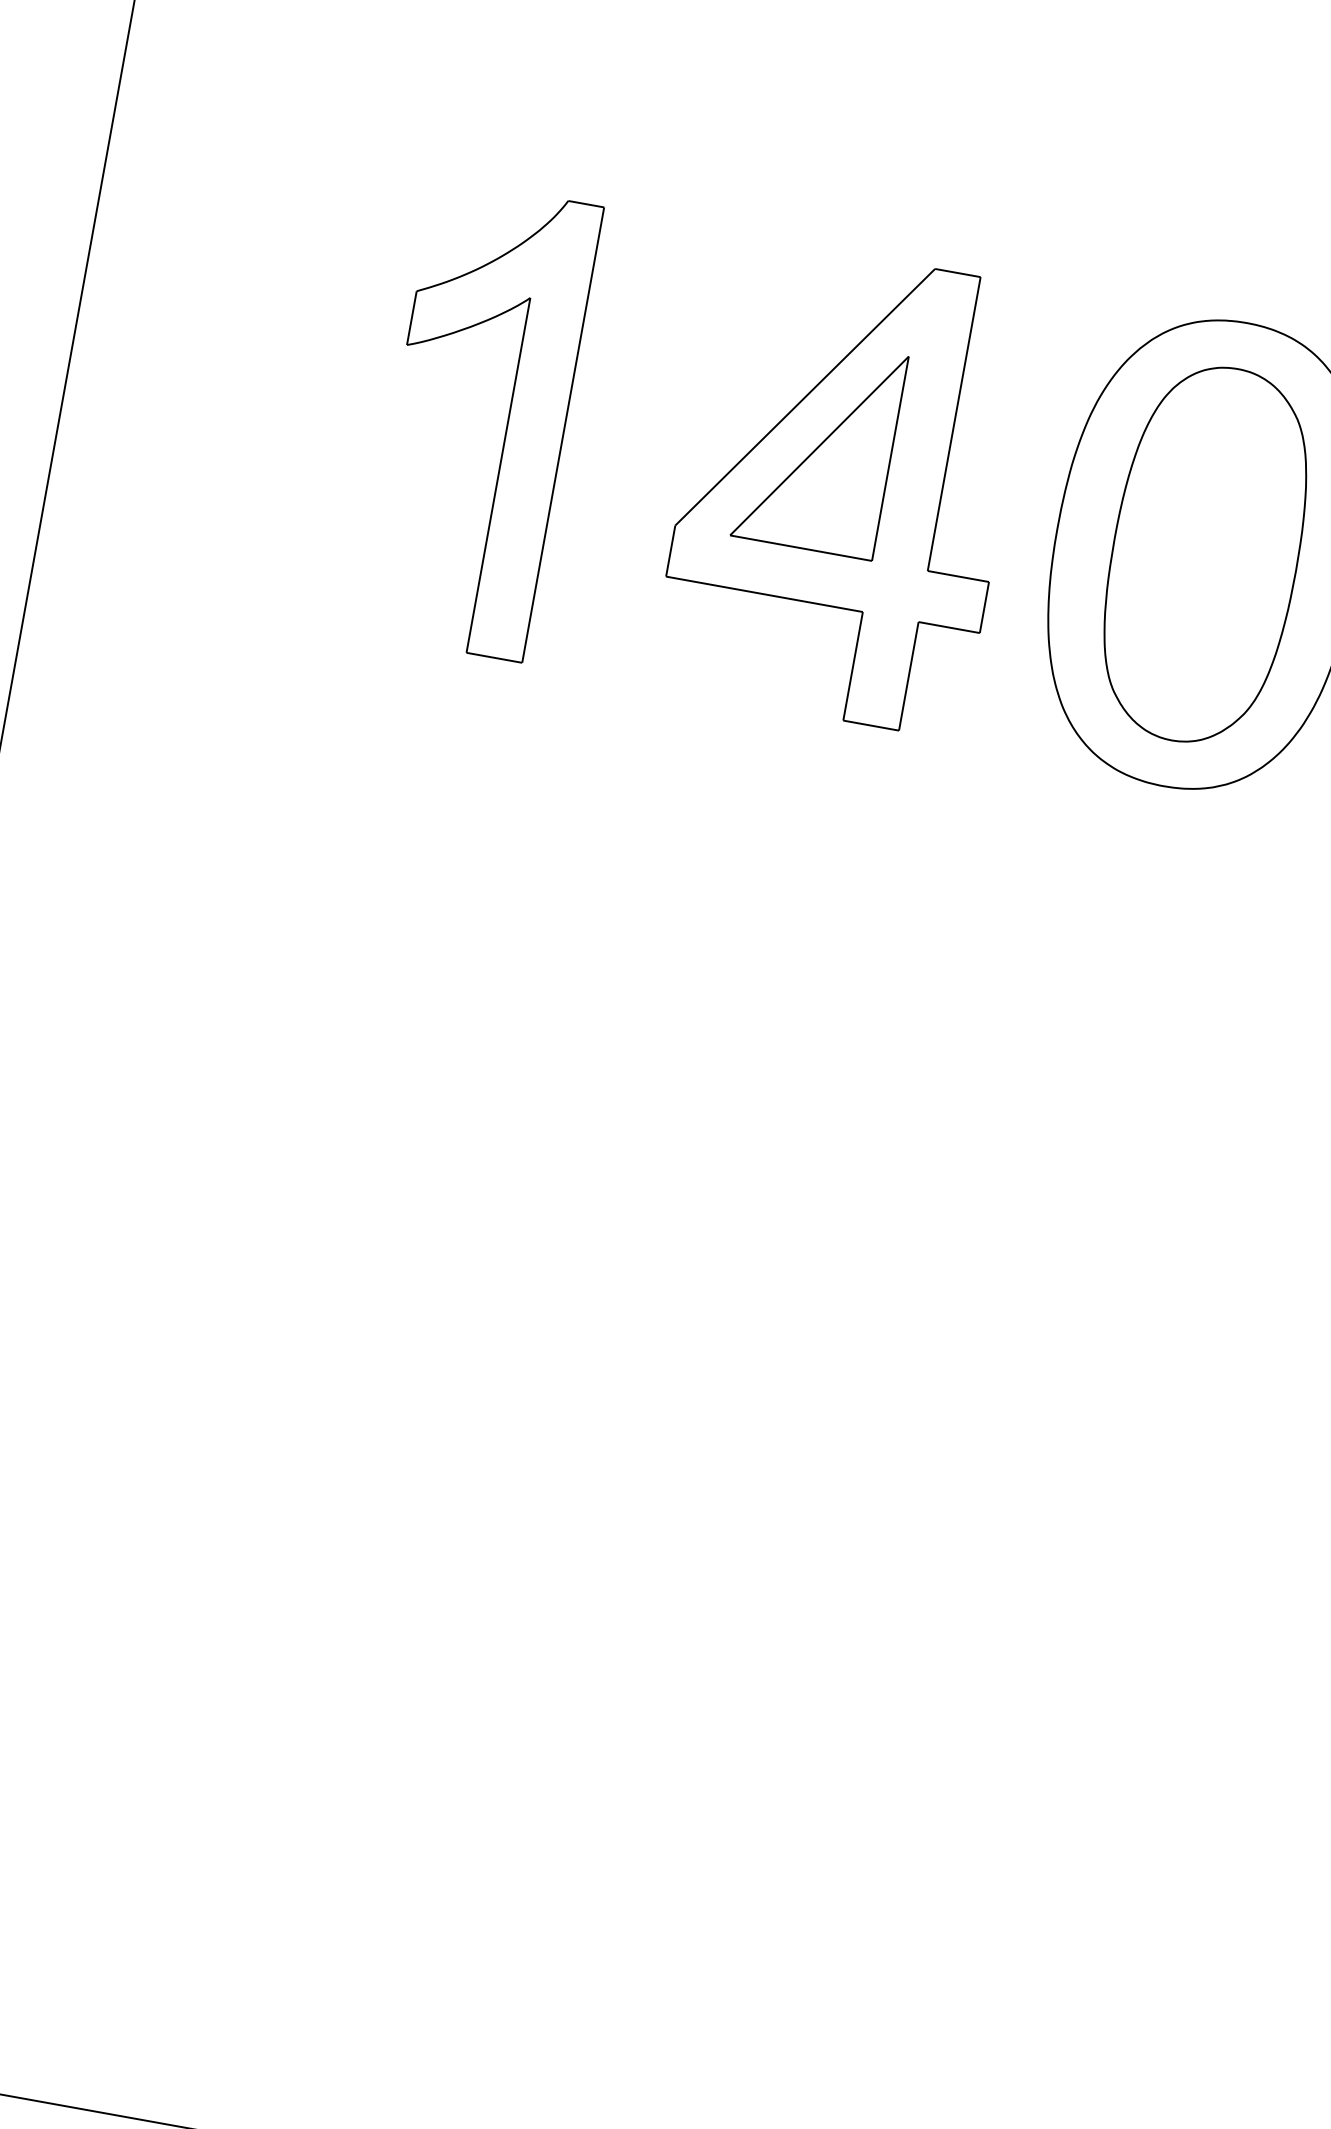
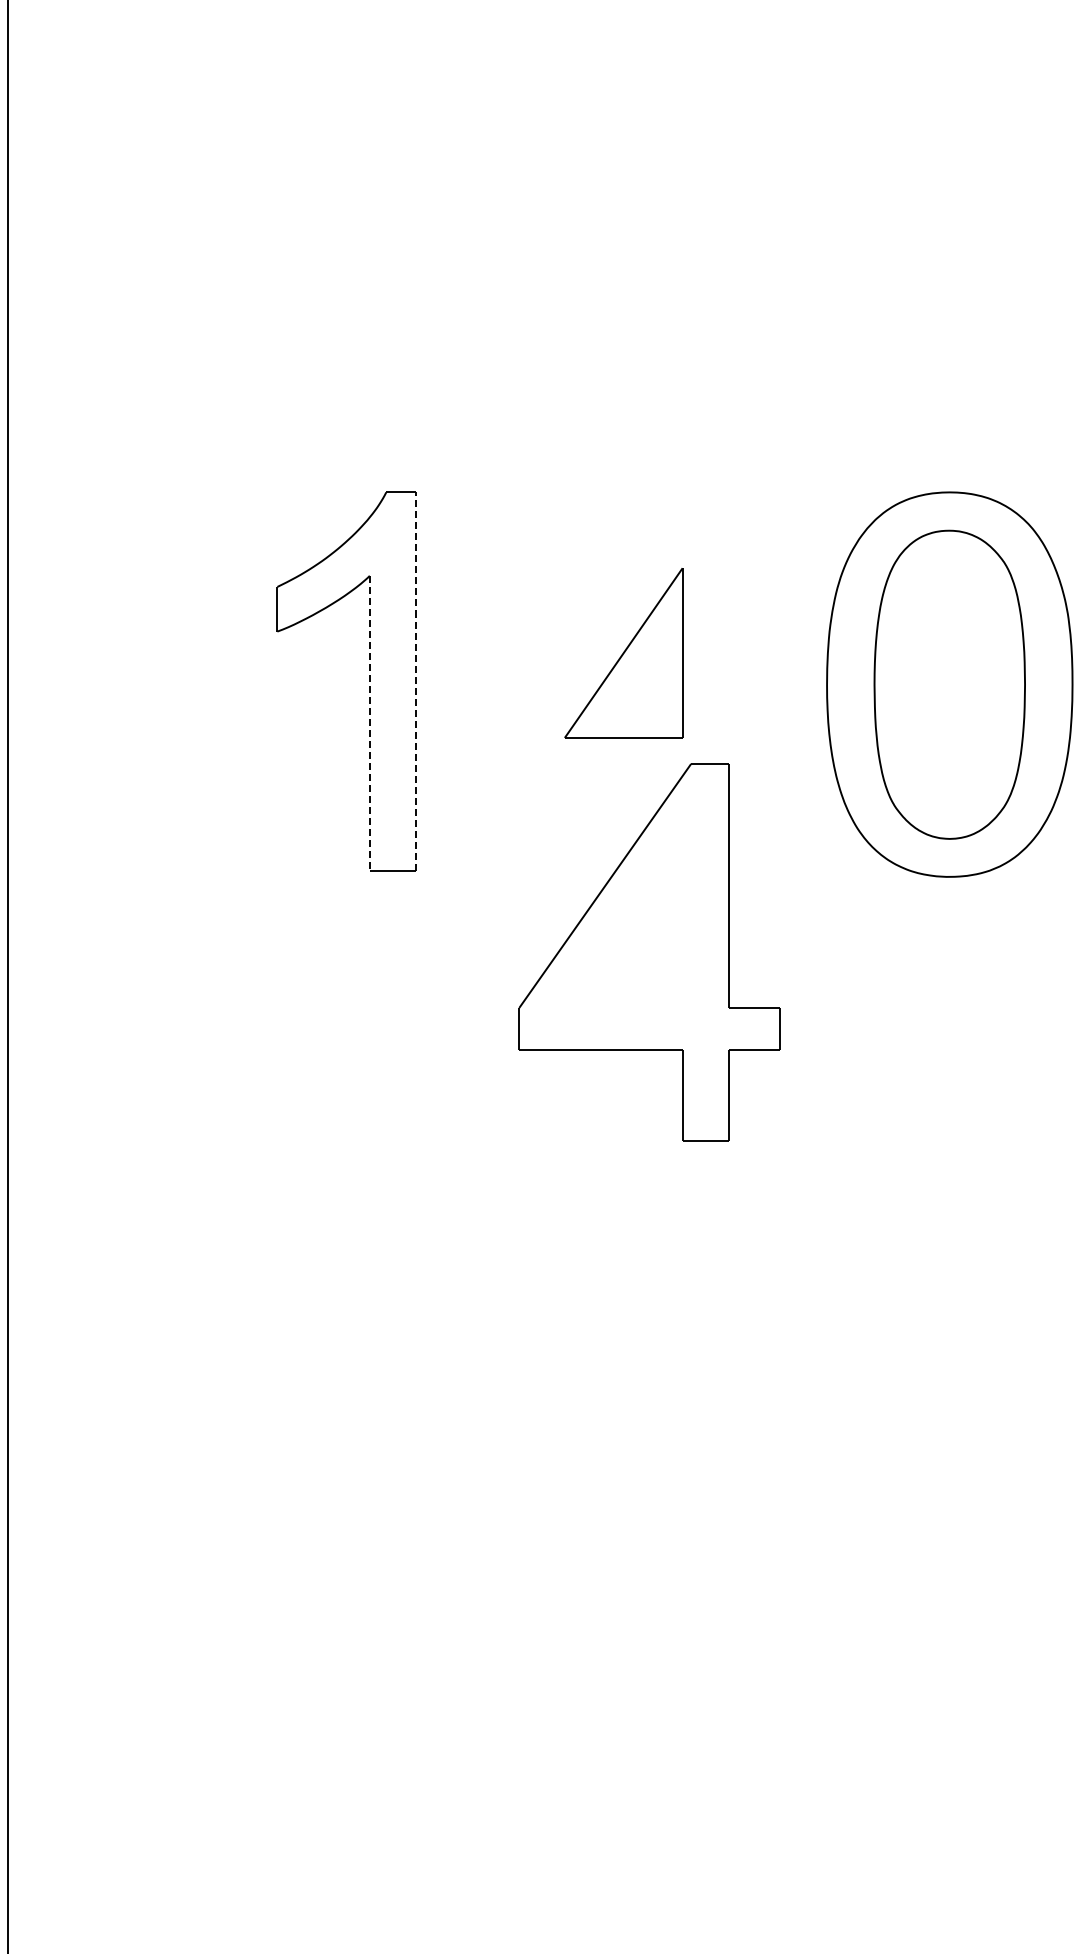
line: (563, 434) -> (416, 680), solid -> dashed
line: (498, 475) -> (369, 723), solid -> dashed
part: (844, 486) -> (649, 952), moved

